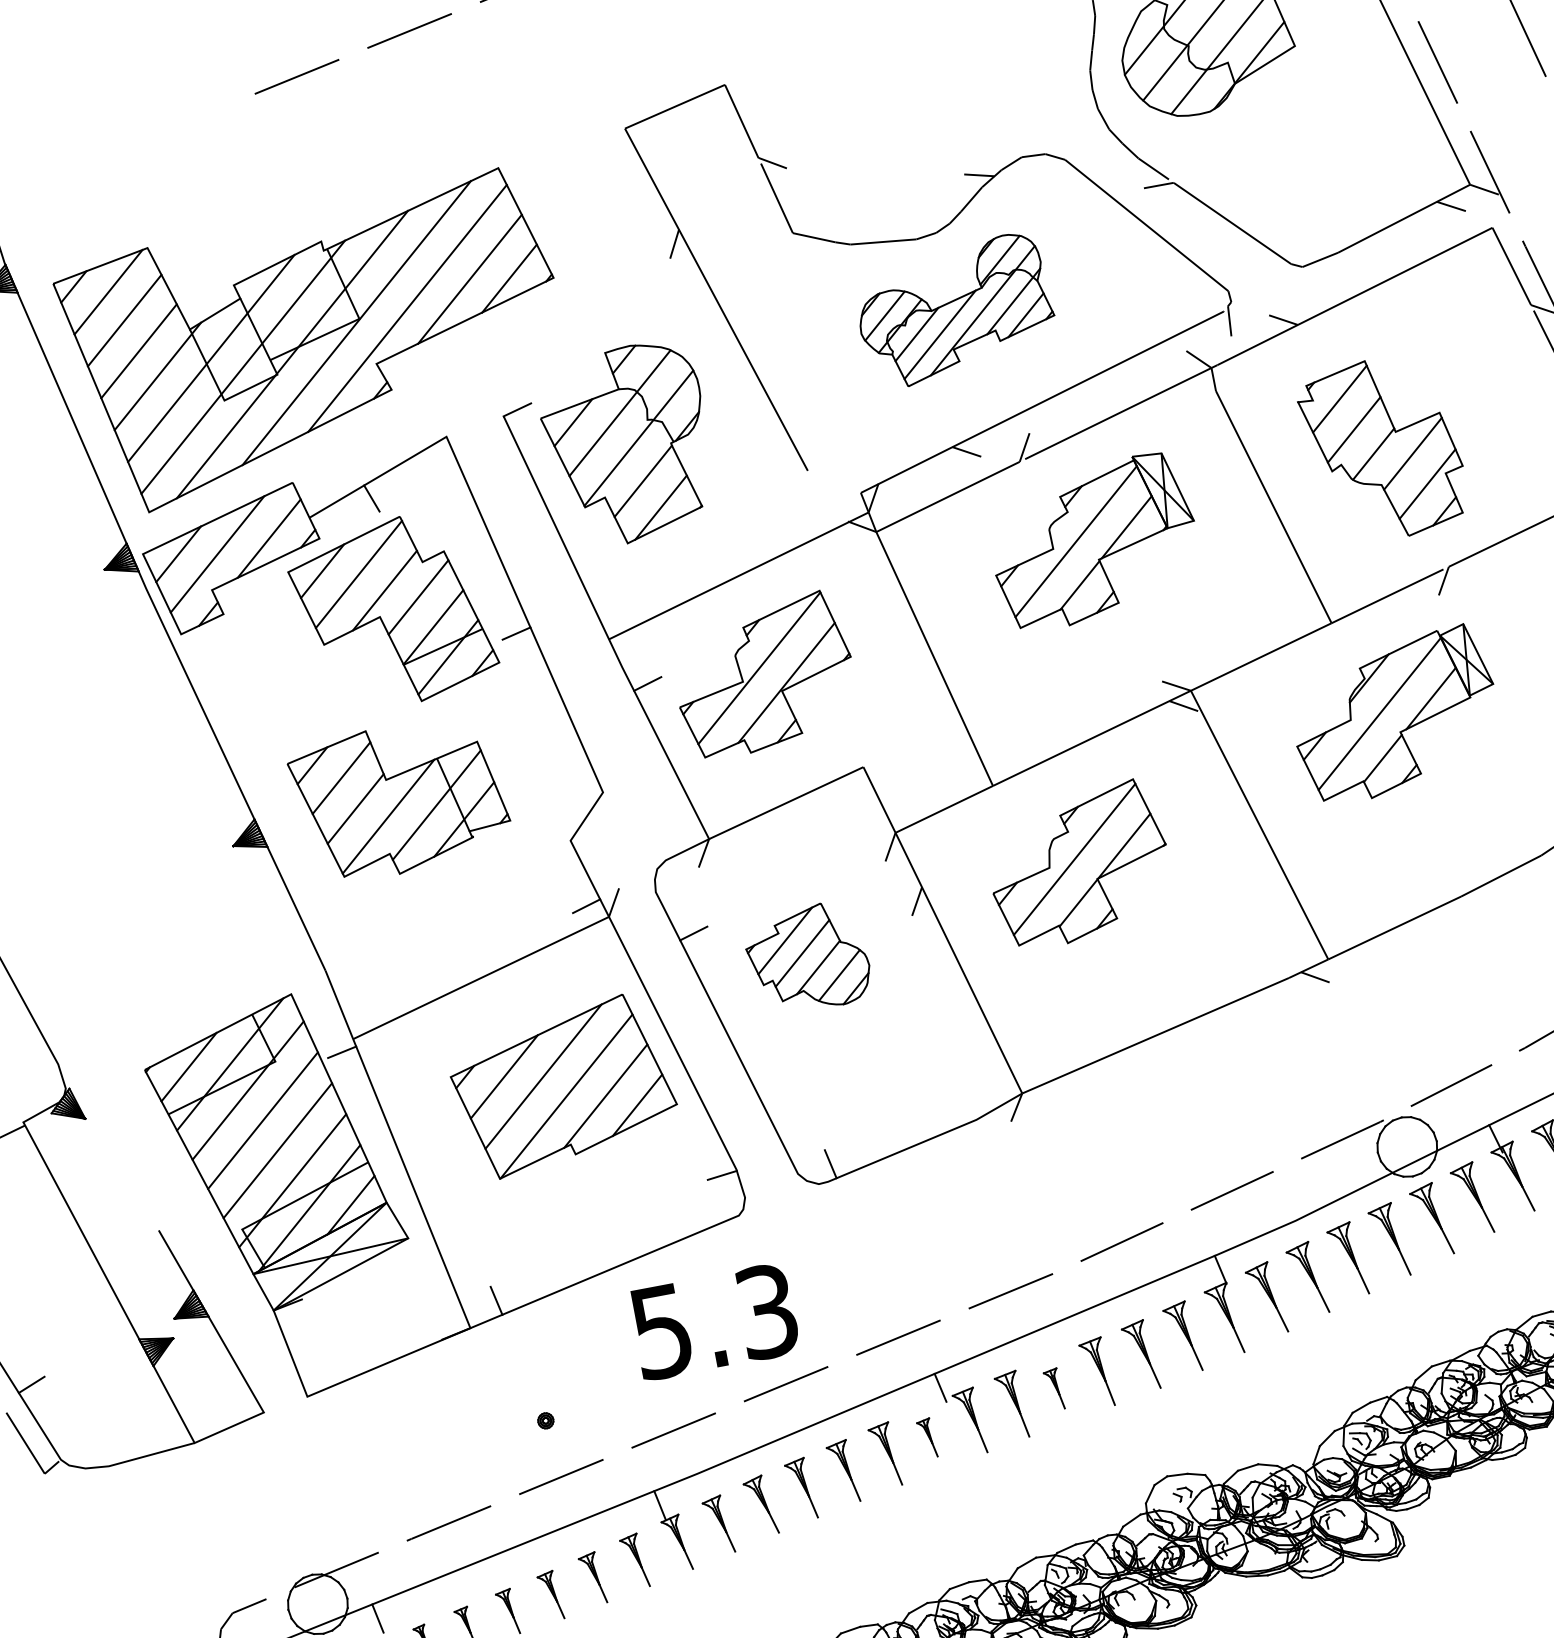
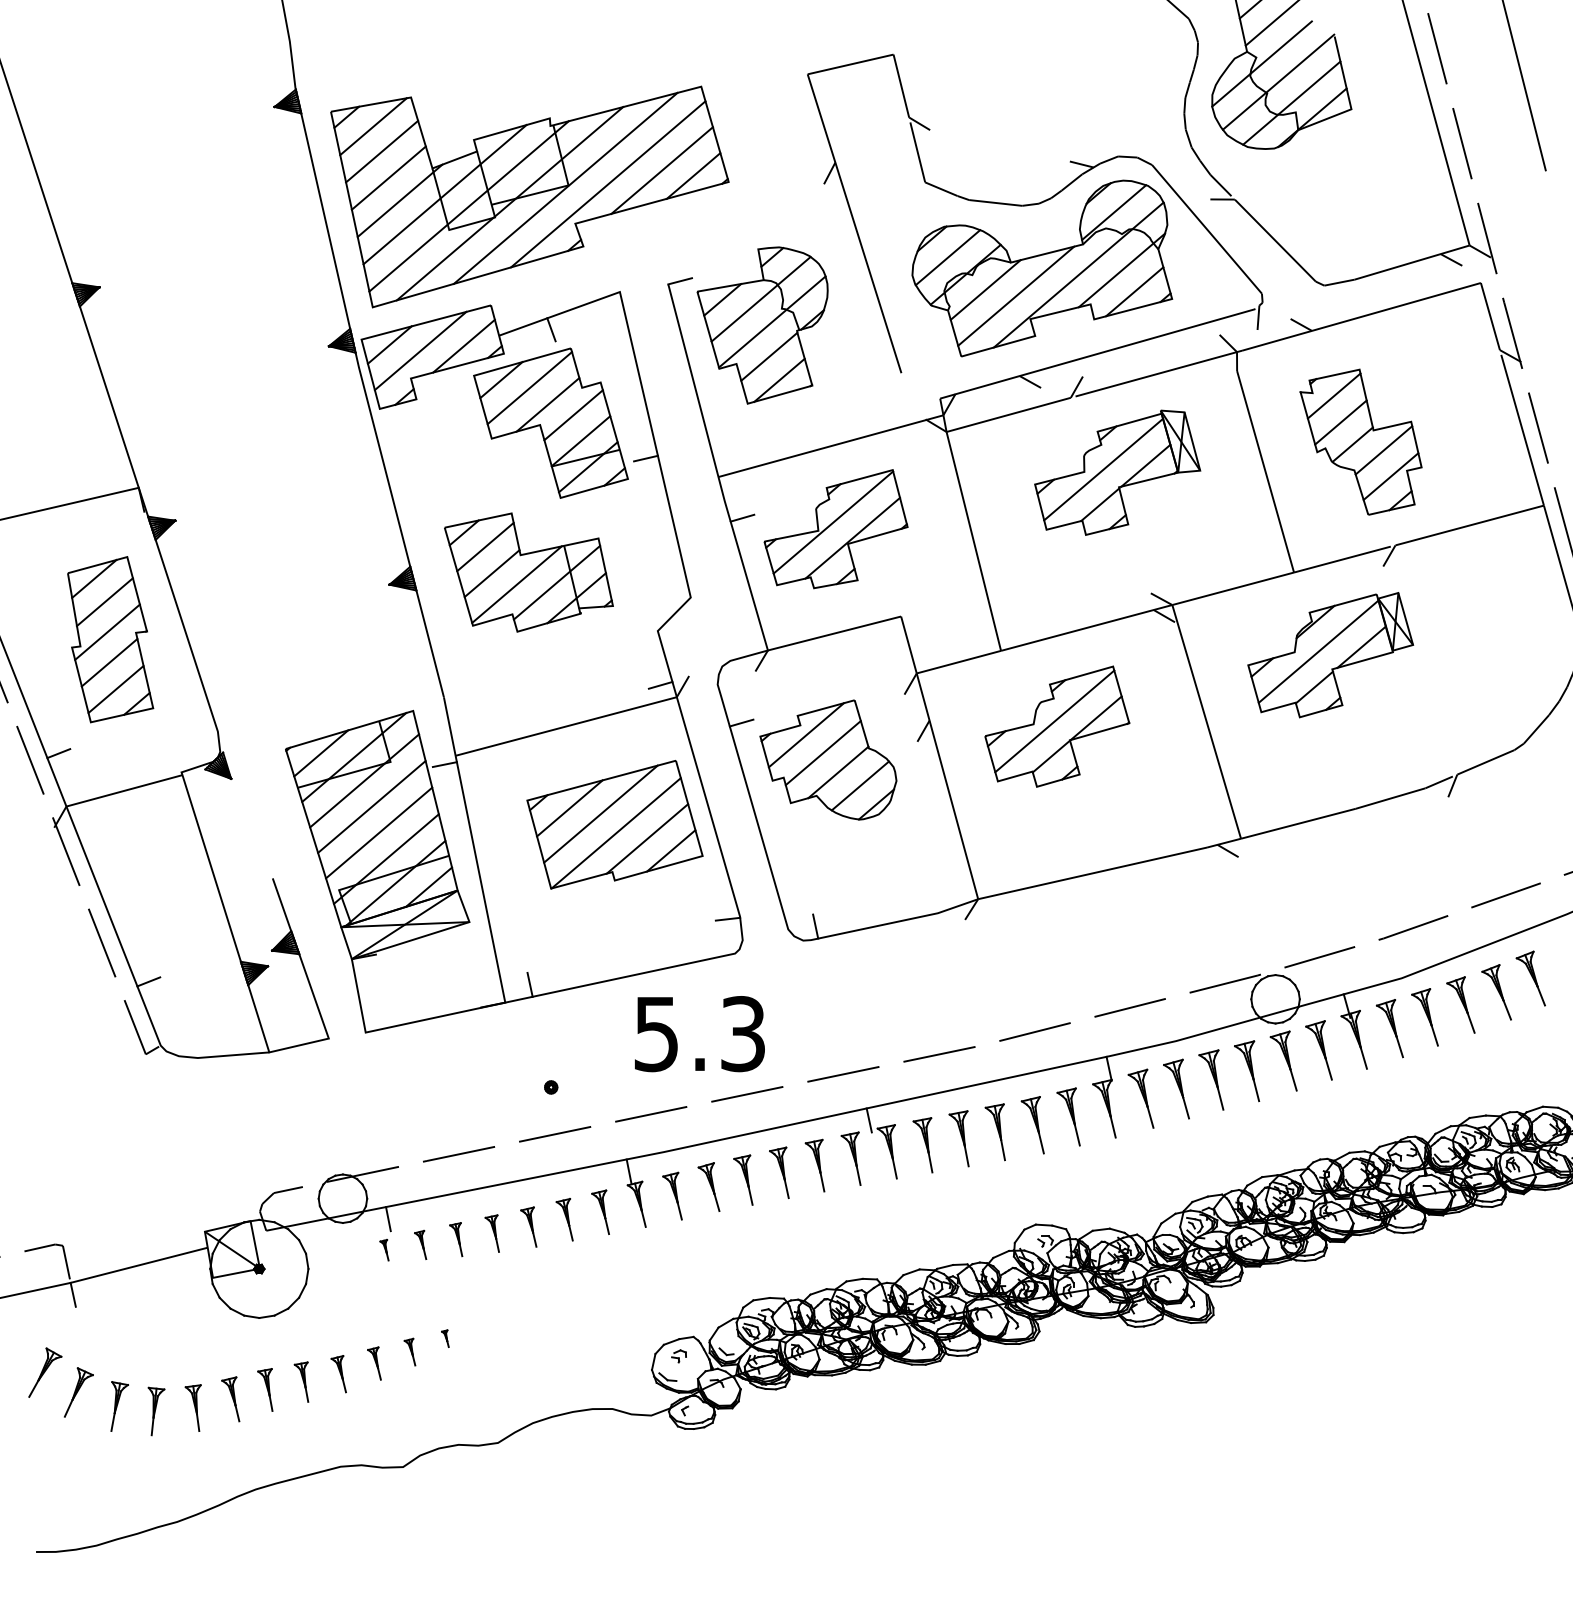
part: (955, 310) -> (1042, 268), size x1.67
part: (807, 957) -> (828, 759), size x1.43
part: (1053, 1389) -> (958, 1138), size x1.67
part: (926, 1438) -> (850, 1158), size x1.67

